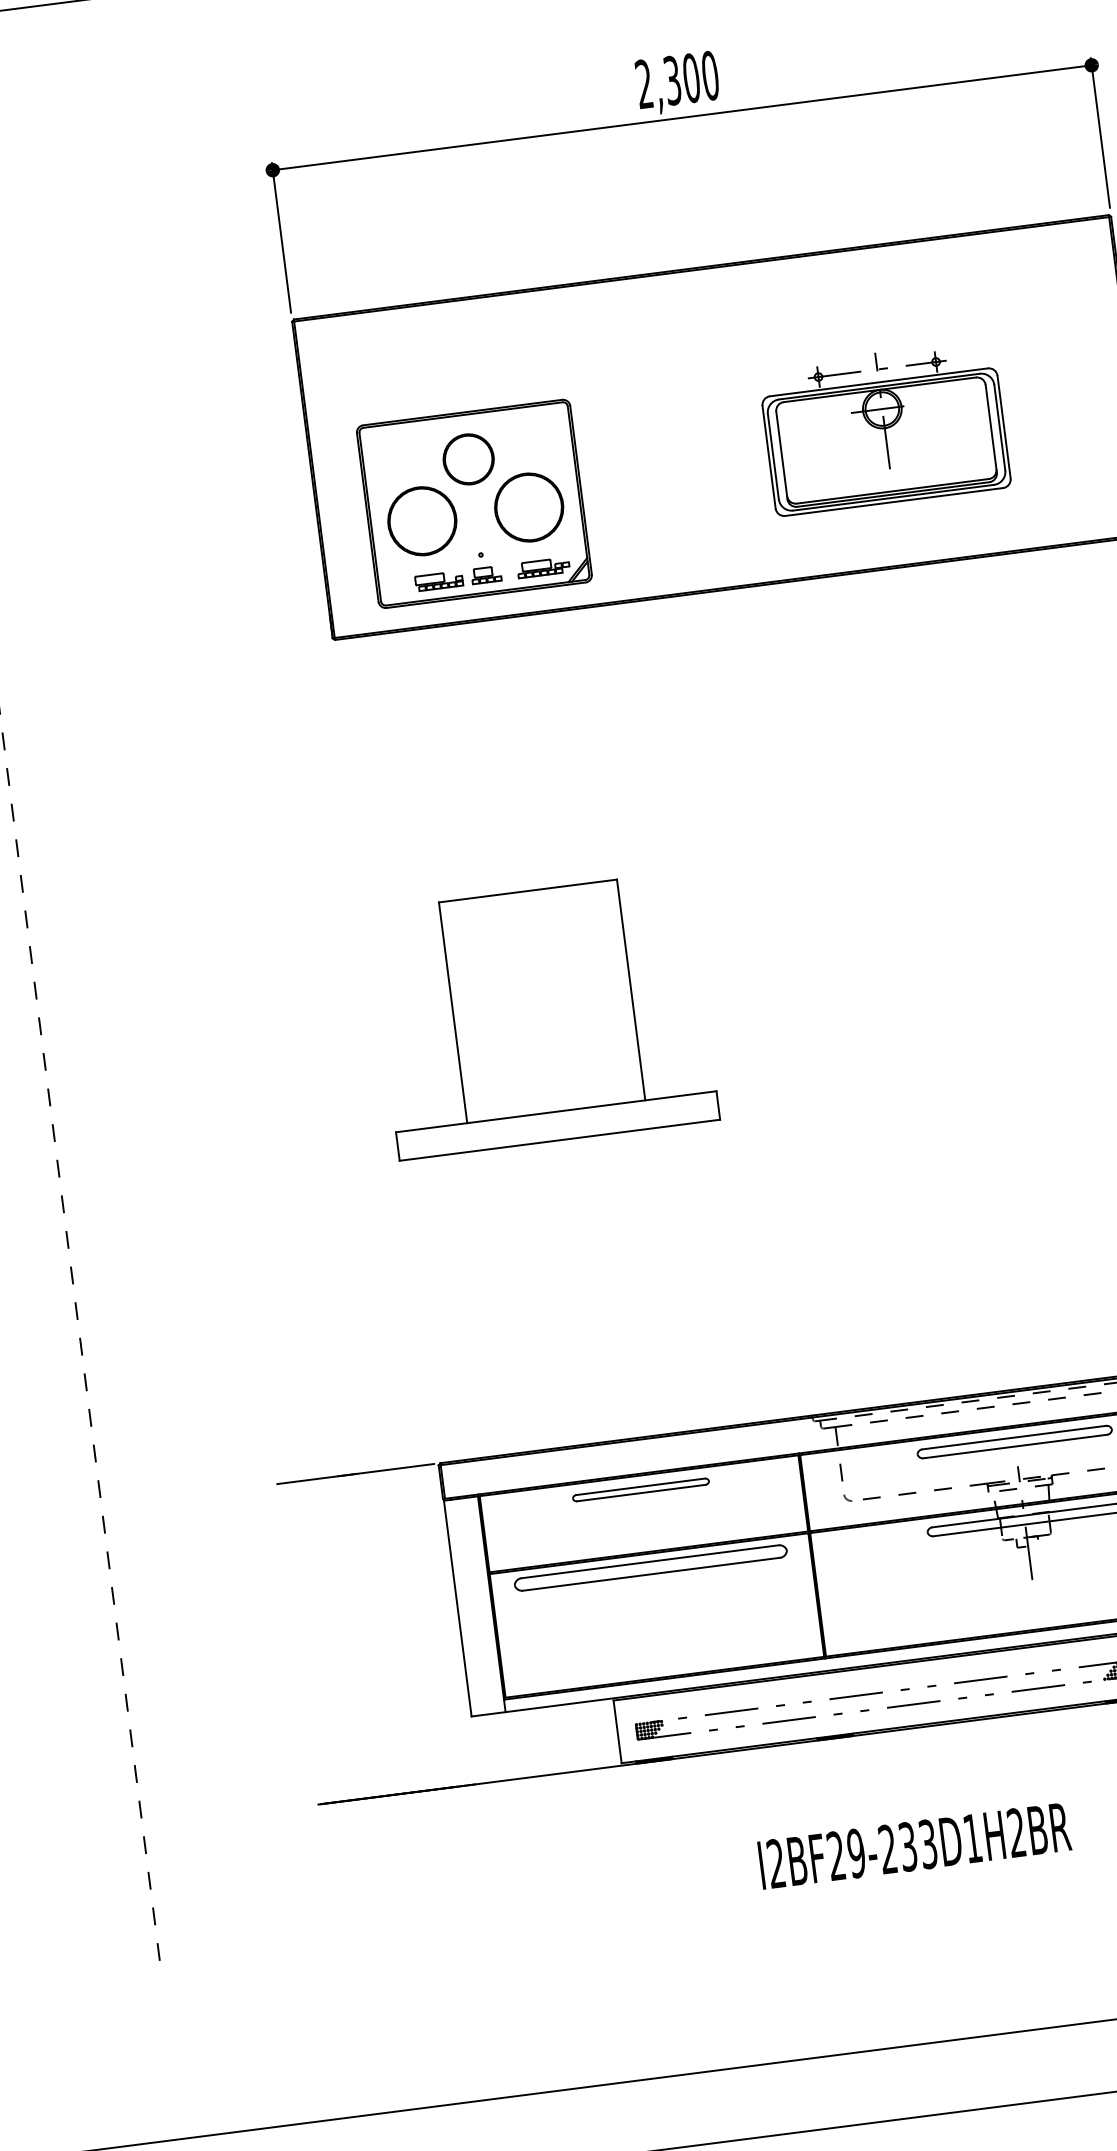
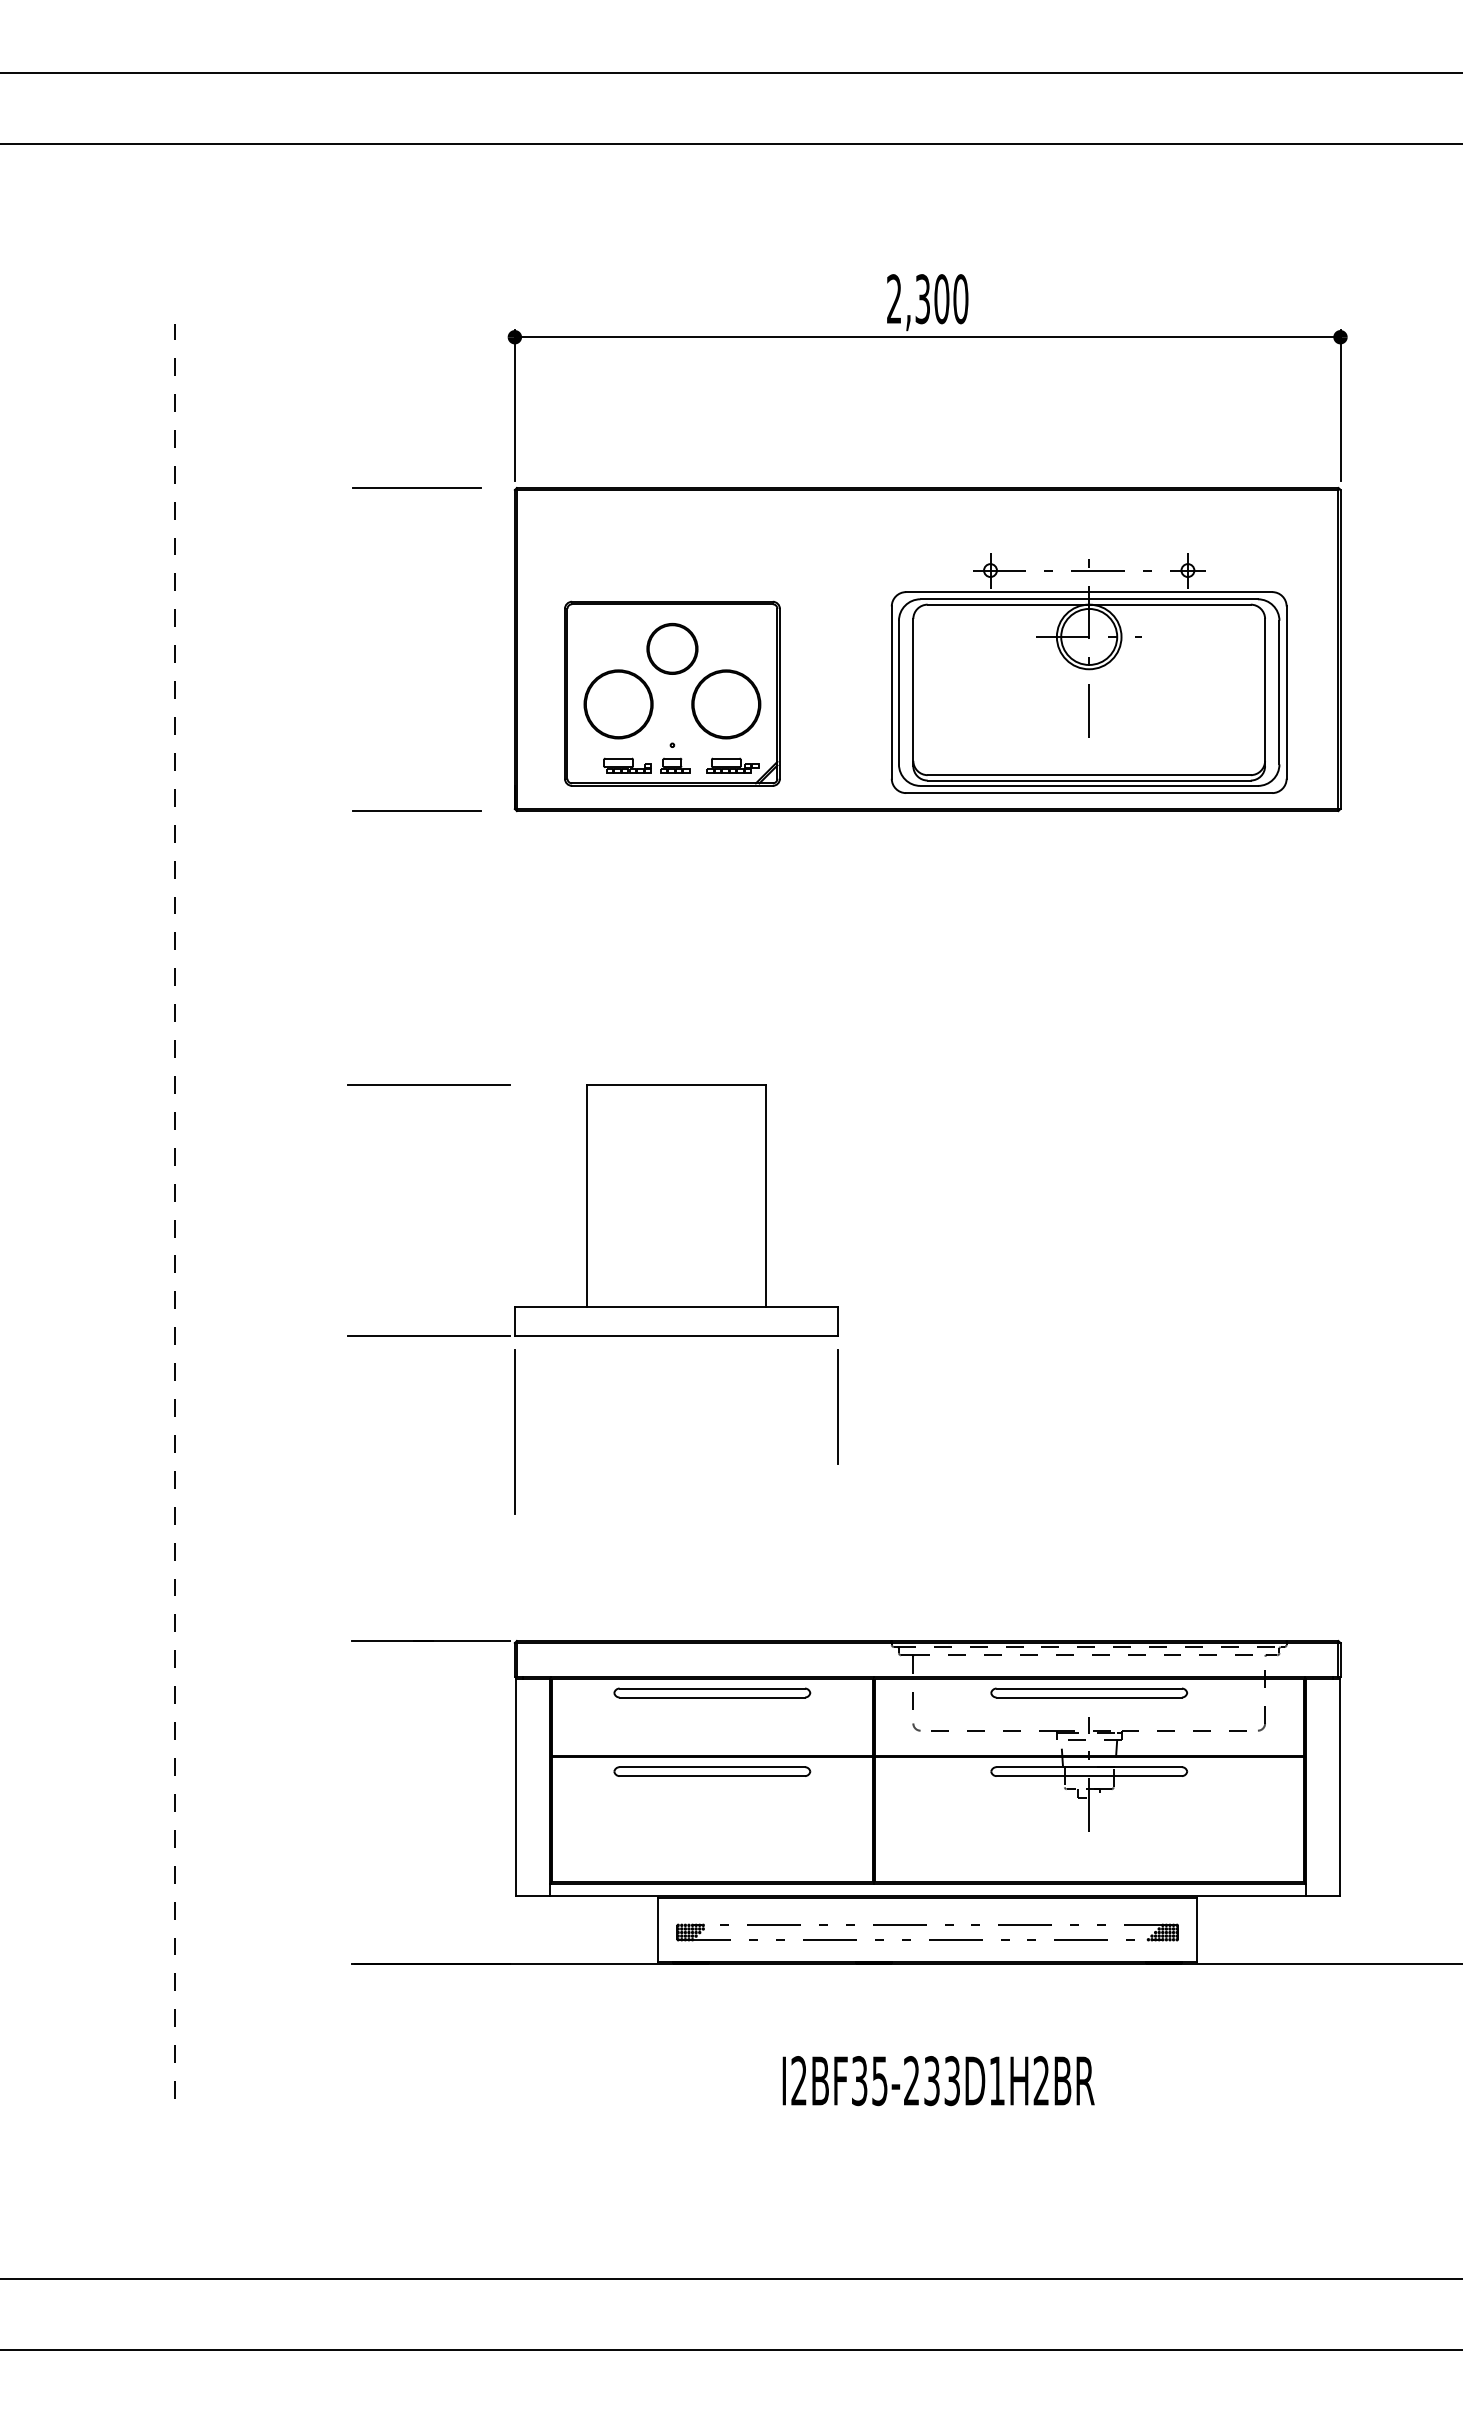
line: (194, 332) -> (416, 488), added
part: (884, 430) -> (1088, 673), size x1.67
line: (235, 653) -> (416, 811), added
line: (282, 922) -> (428, 1084), added
line: (313, 1171) -> (428, 1335), added
line: (728, 1190) -> (837, 1407), added
line: (411, 1255) -> (514, 1431), added
part: (641, 1489) -> (712, 1692), size x1.43
part: (651, 1567) -> (712, 1771), size x0.71
text: (846, 1855) -> (869, 2081), I2BF29-233D1H2BR -> I2BF35-233D1H2BR

